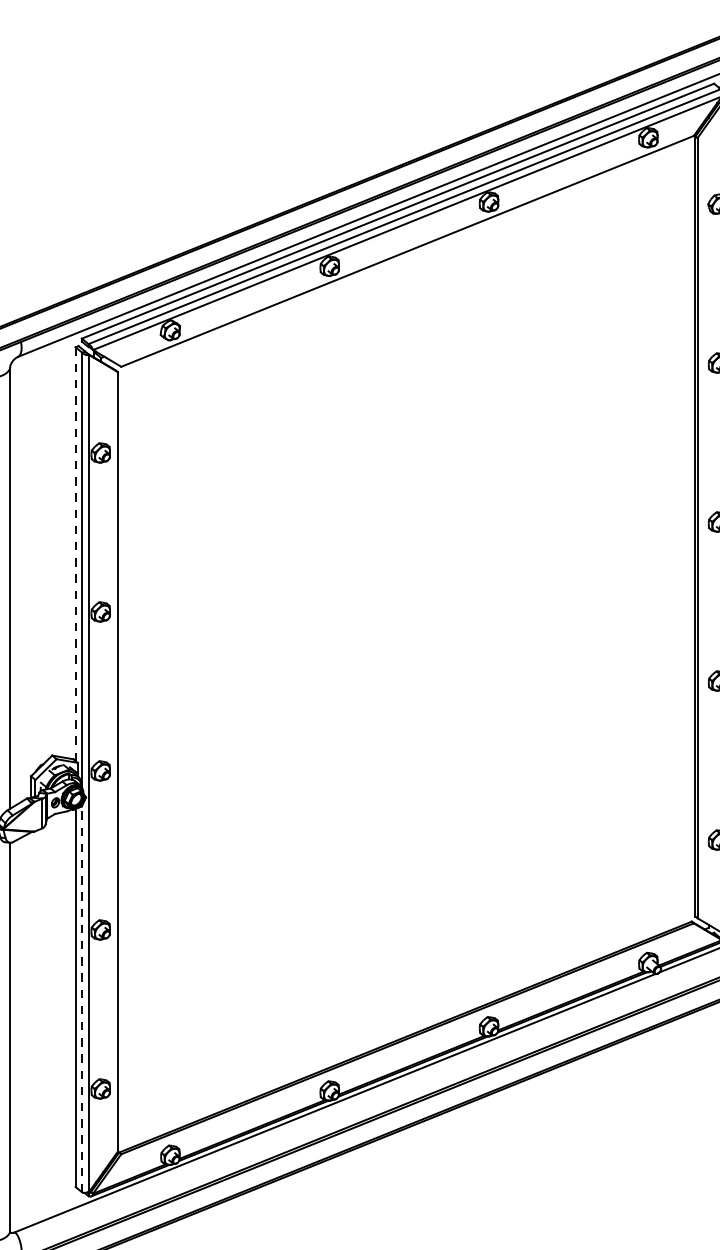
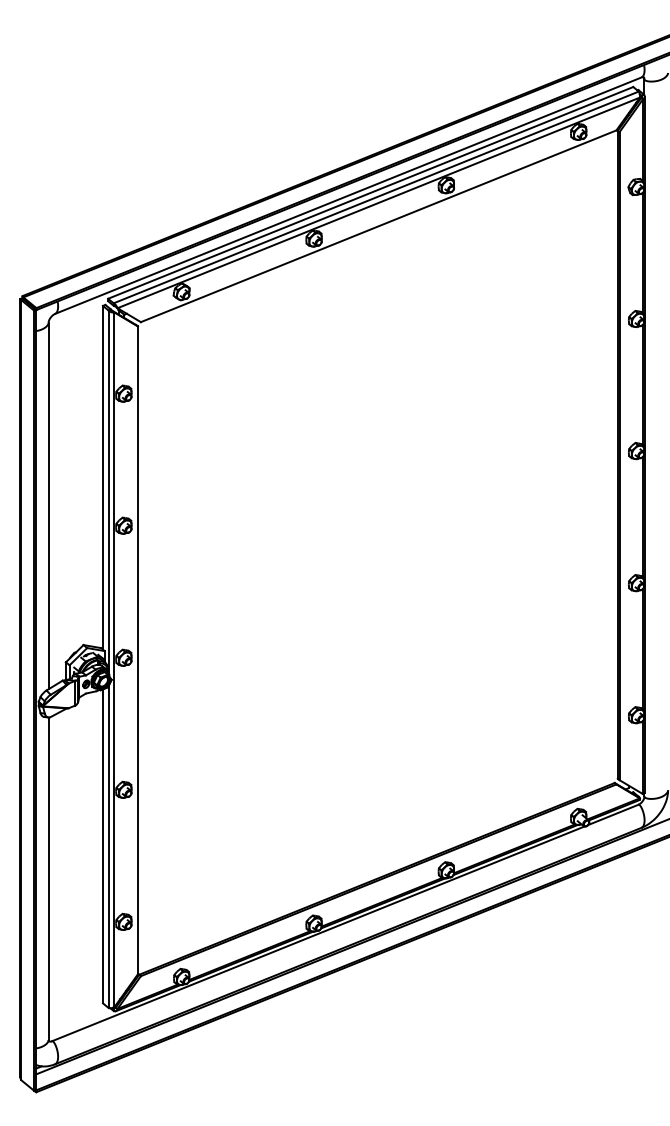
line: (76, 553) -> (103, 477), dashed -> solid
line: (82, 999) -> (108, 847), dashed -> solid

